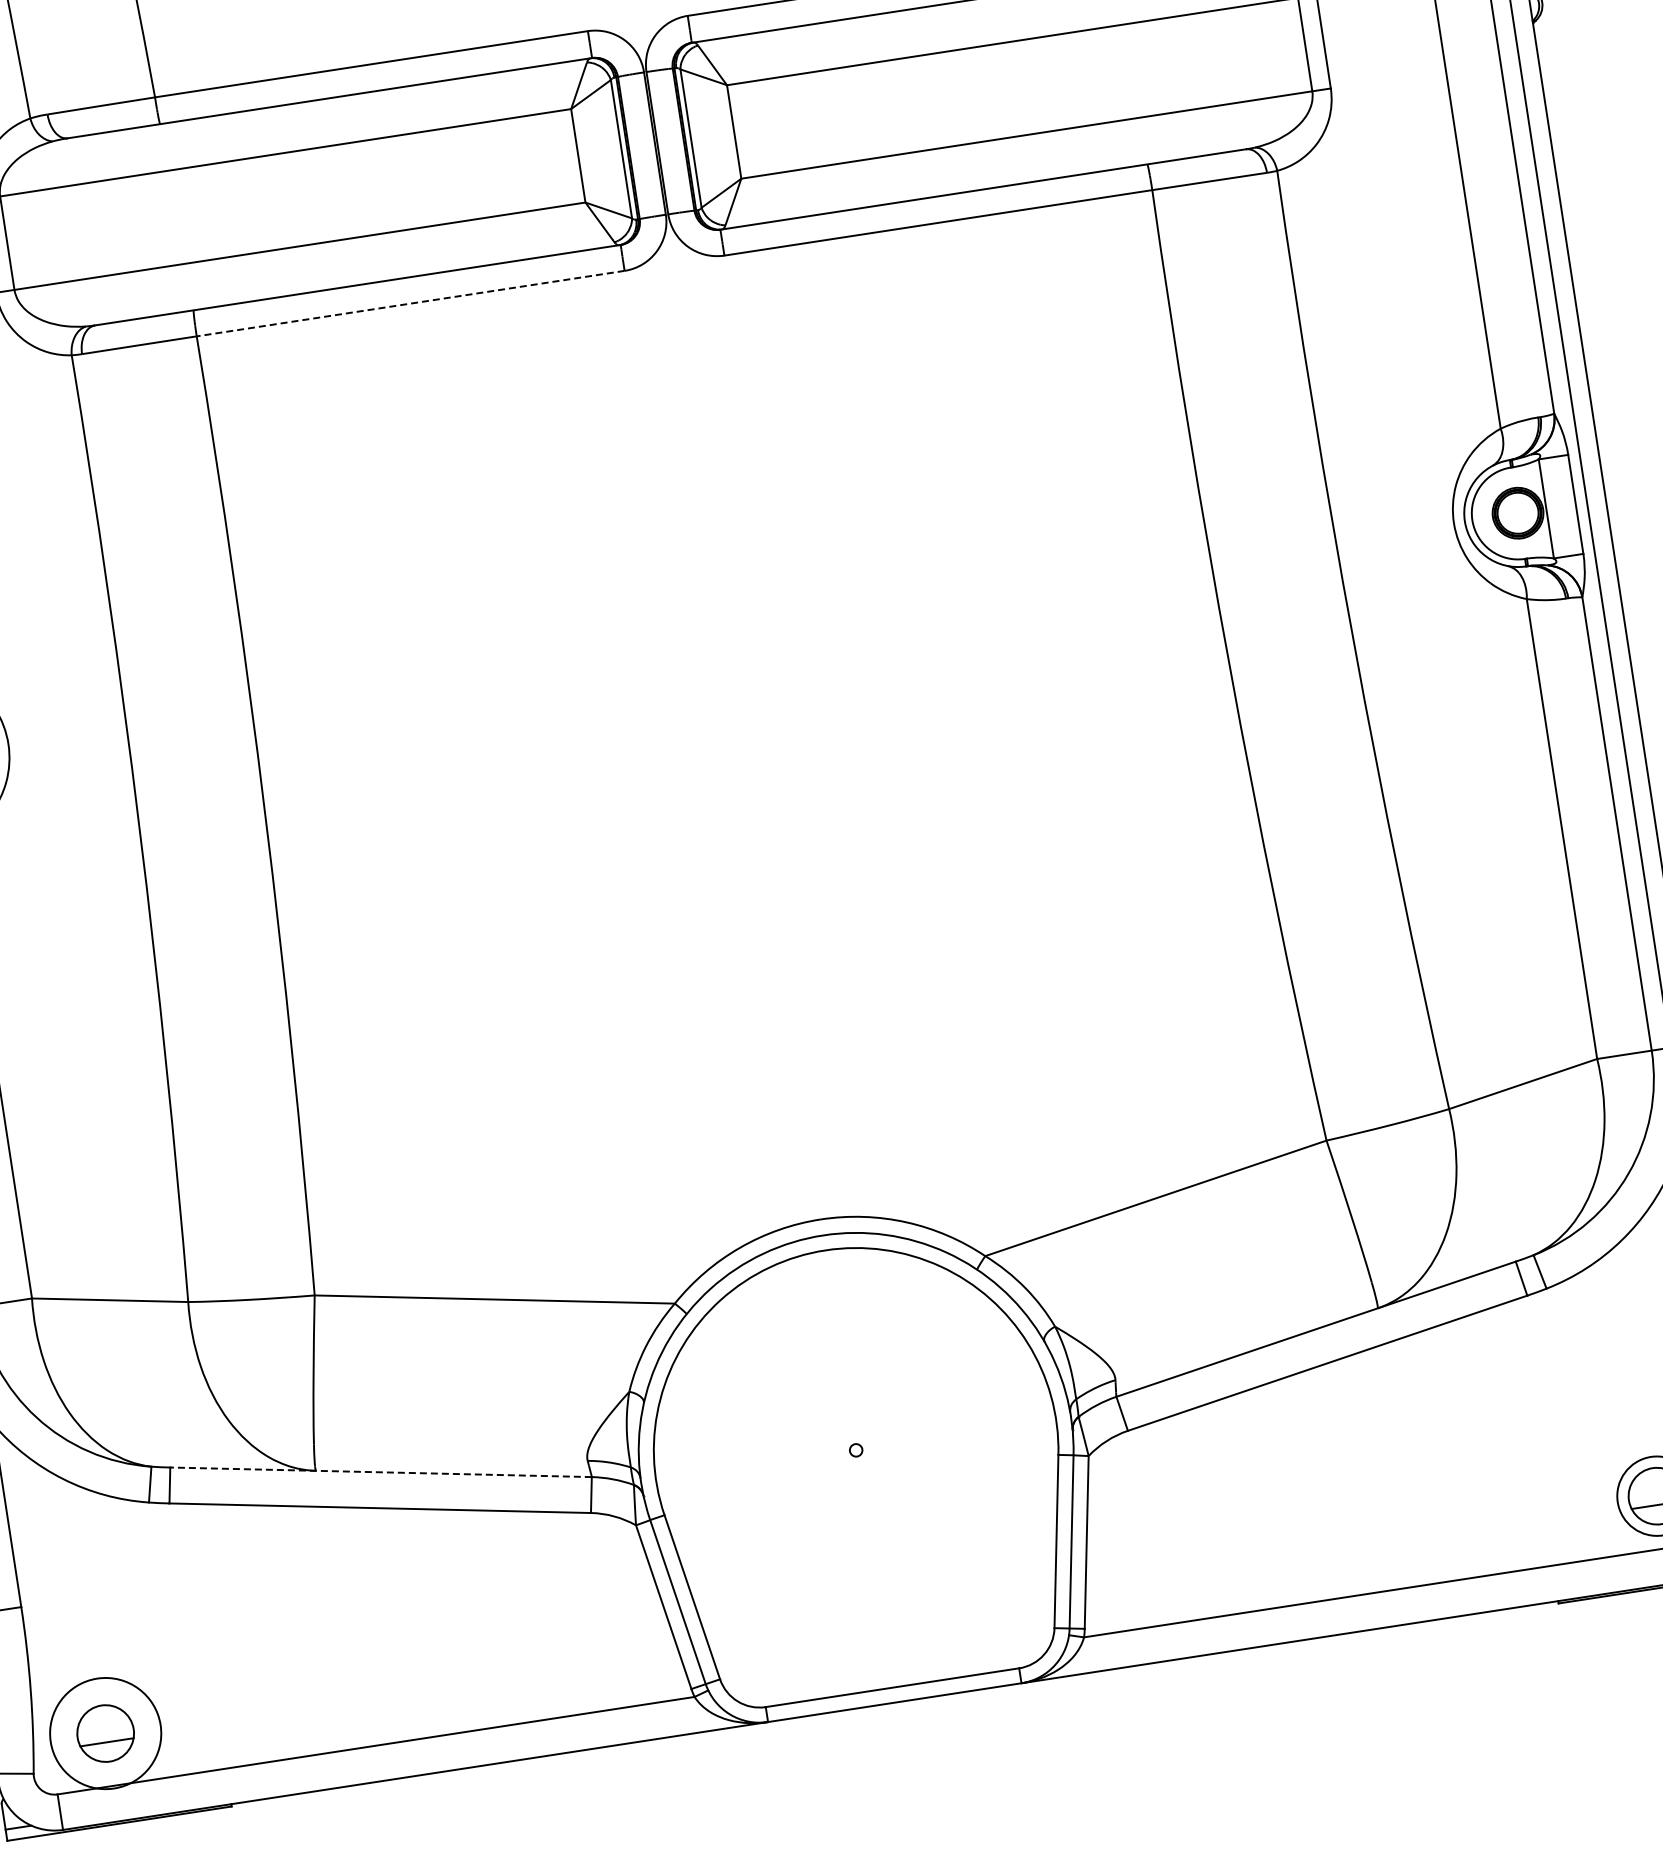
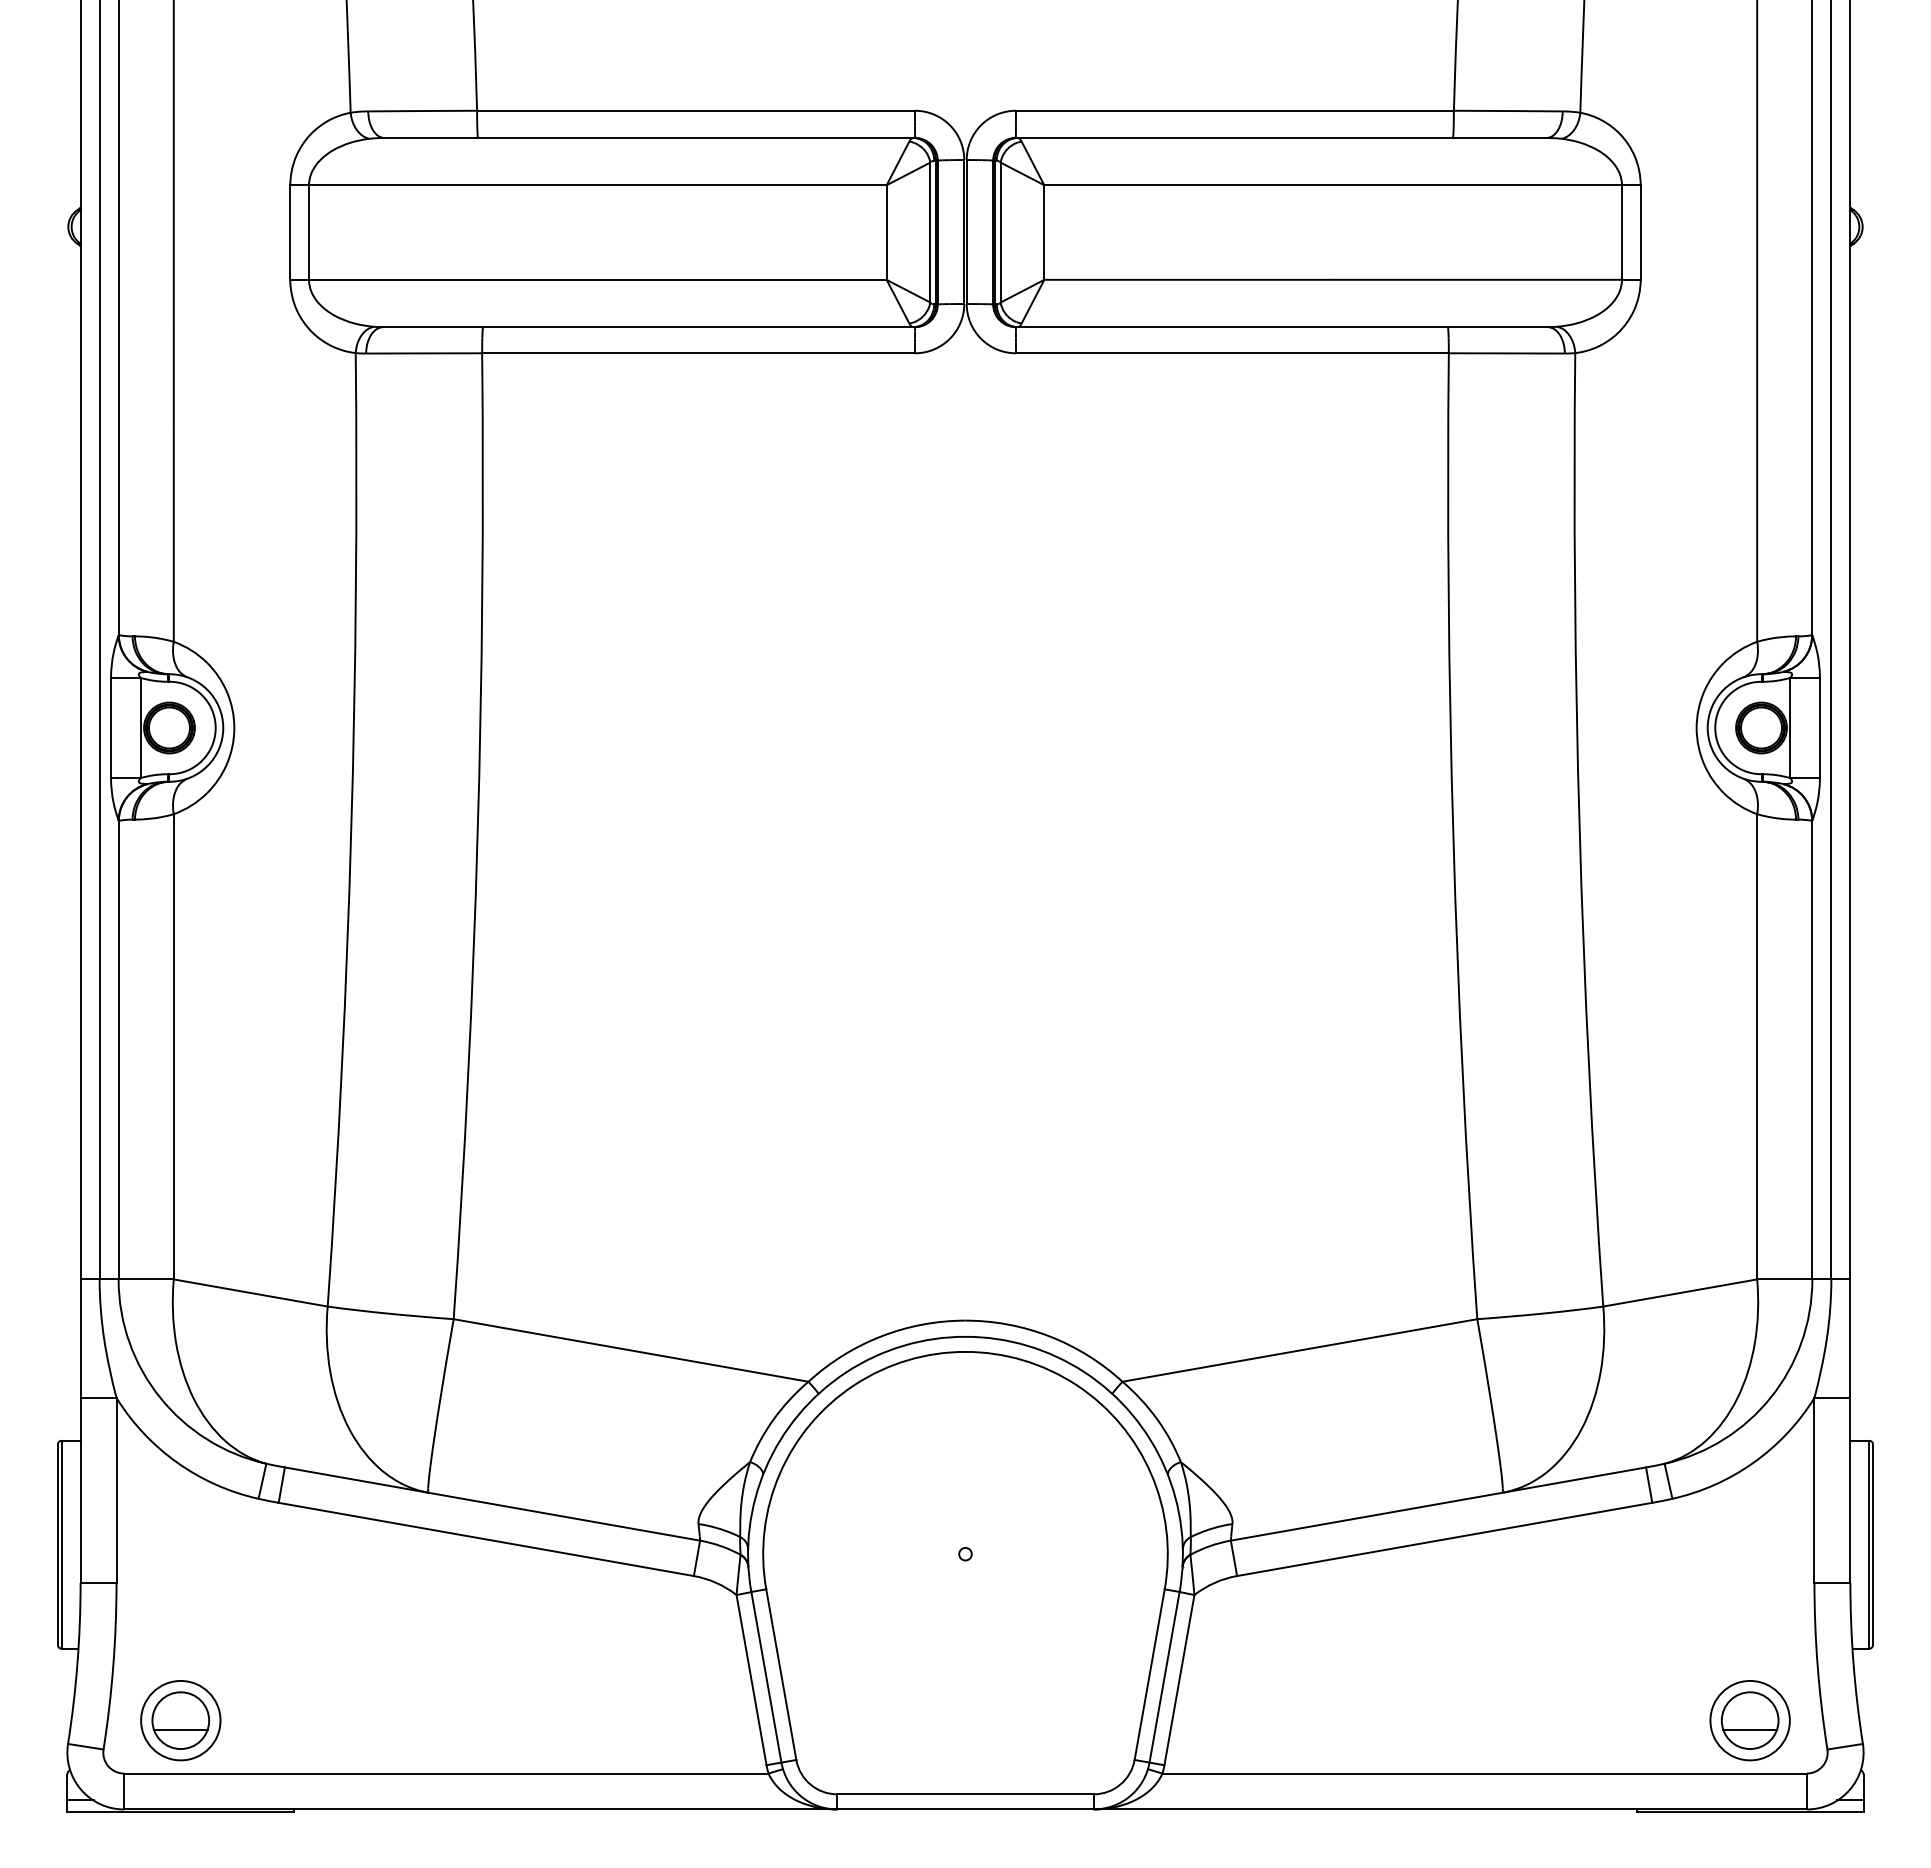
line: (410, 303) -> (698, 353), dashed -> solid
line: (381, 1472) -> (492, 1504), dashed -> solid
circle: (105, 1733) -> (180, 1720), size x0.71

